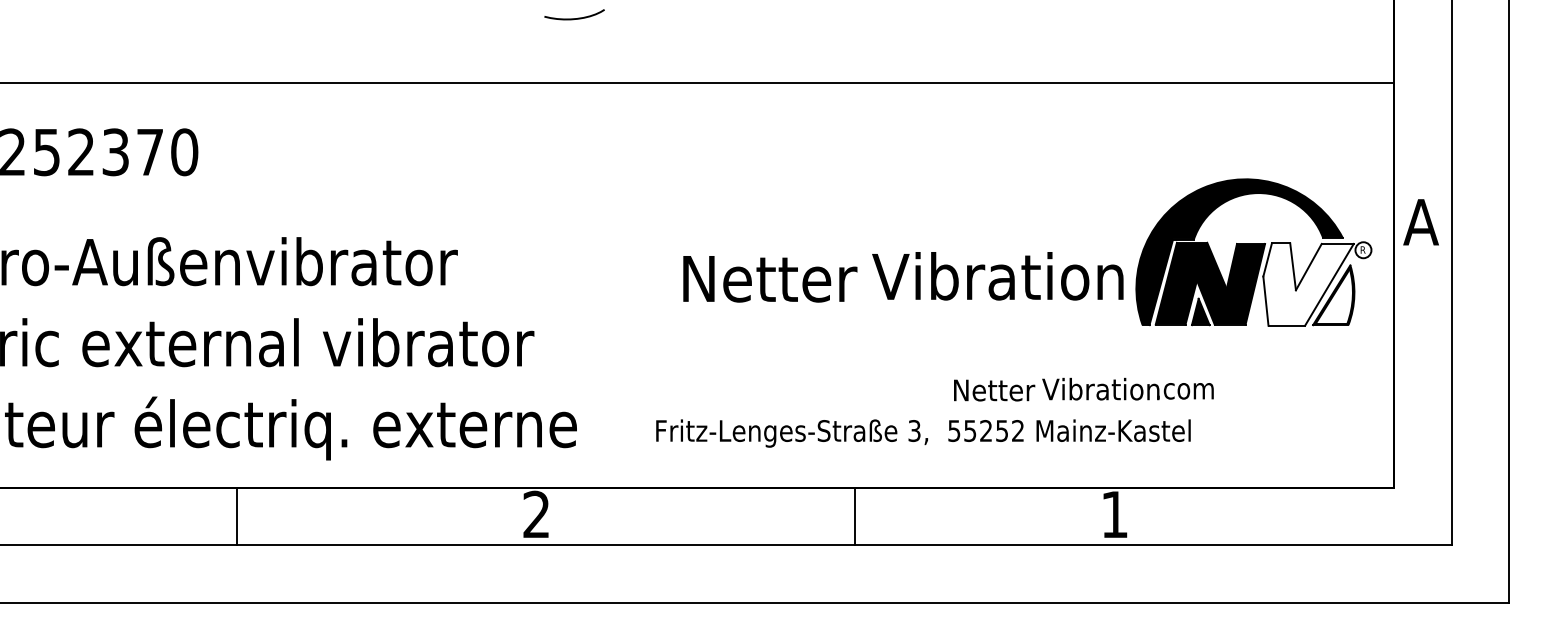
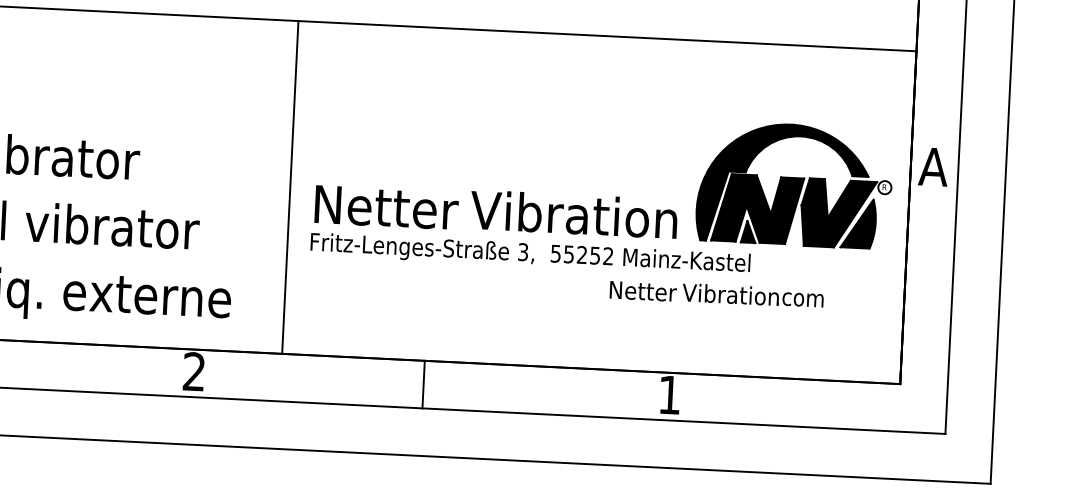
text: (903, 277) -> (496, 211), moved
line: (642, 284) -> (290, 186), added
fill: (1308, 284) -> (838, 213), added
fill: (1333, 296) -> (858, 224), added
text: (1083, 389) -> (716, 294), moved
text: (923, 433) -> (530, 254), moved
line: (854, 516) -> (423, 384), moved

